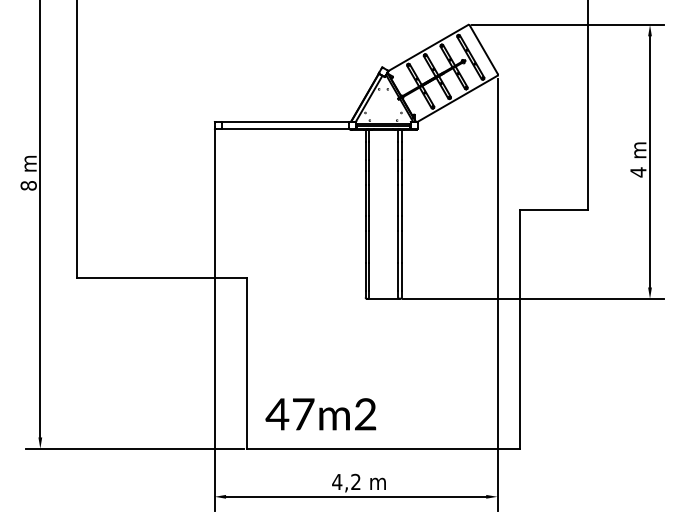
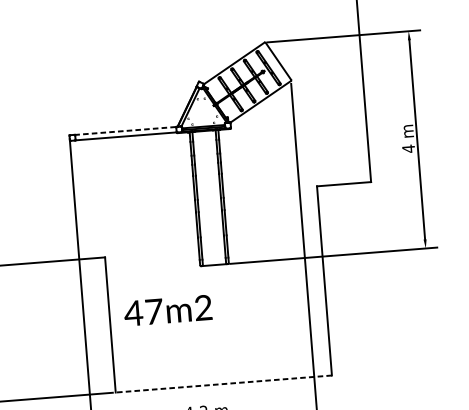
line: (285, 121) -> (125, 130), solid -> dashed
text: (320, 414) -> (167, 310), moved
line: (383, 448) -> (223, 383), solid -> dashed

